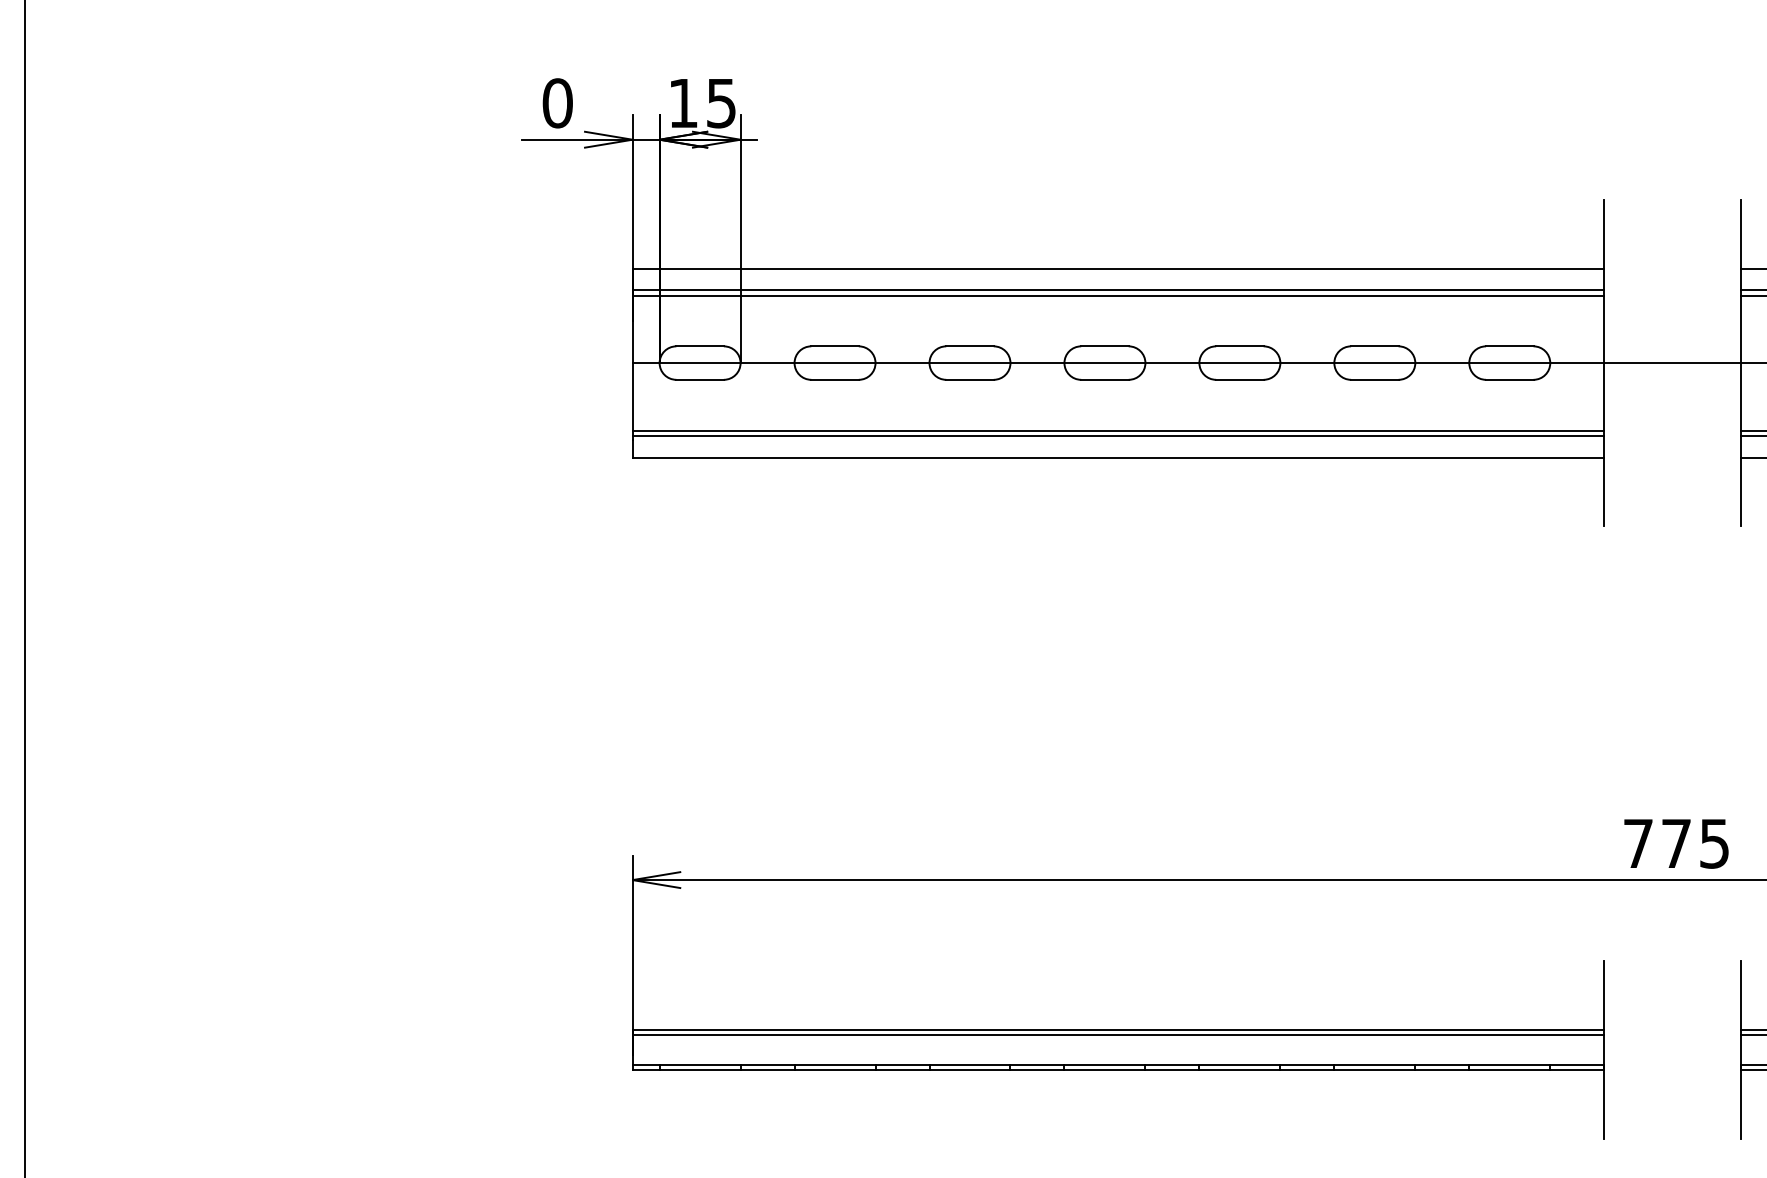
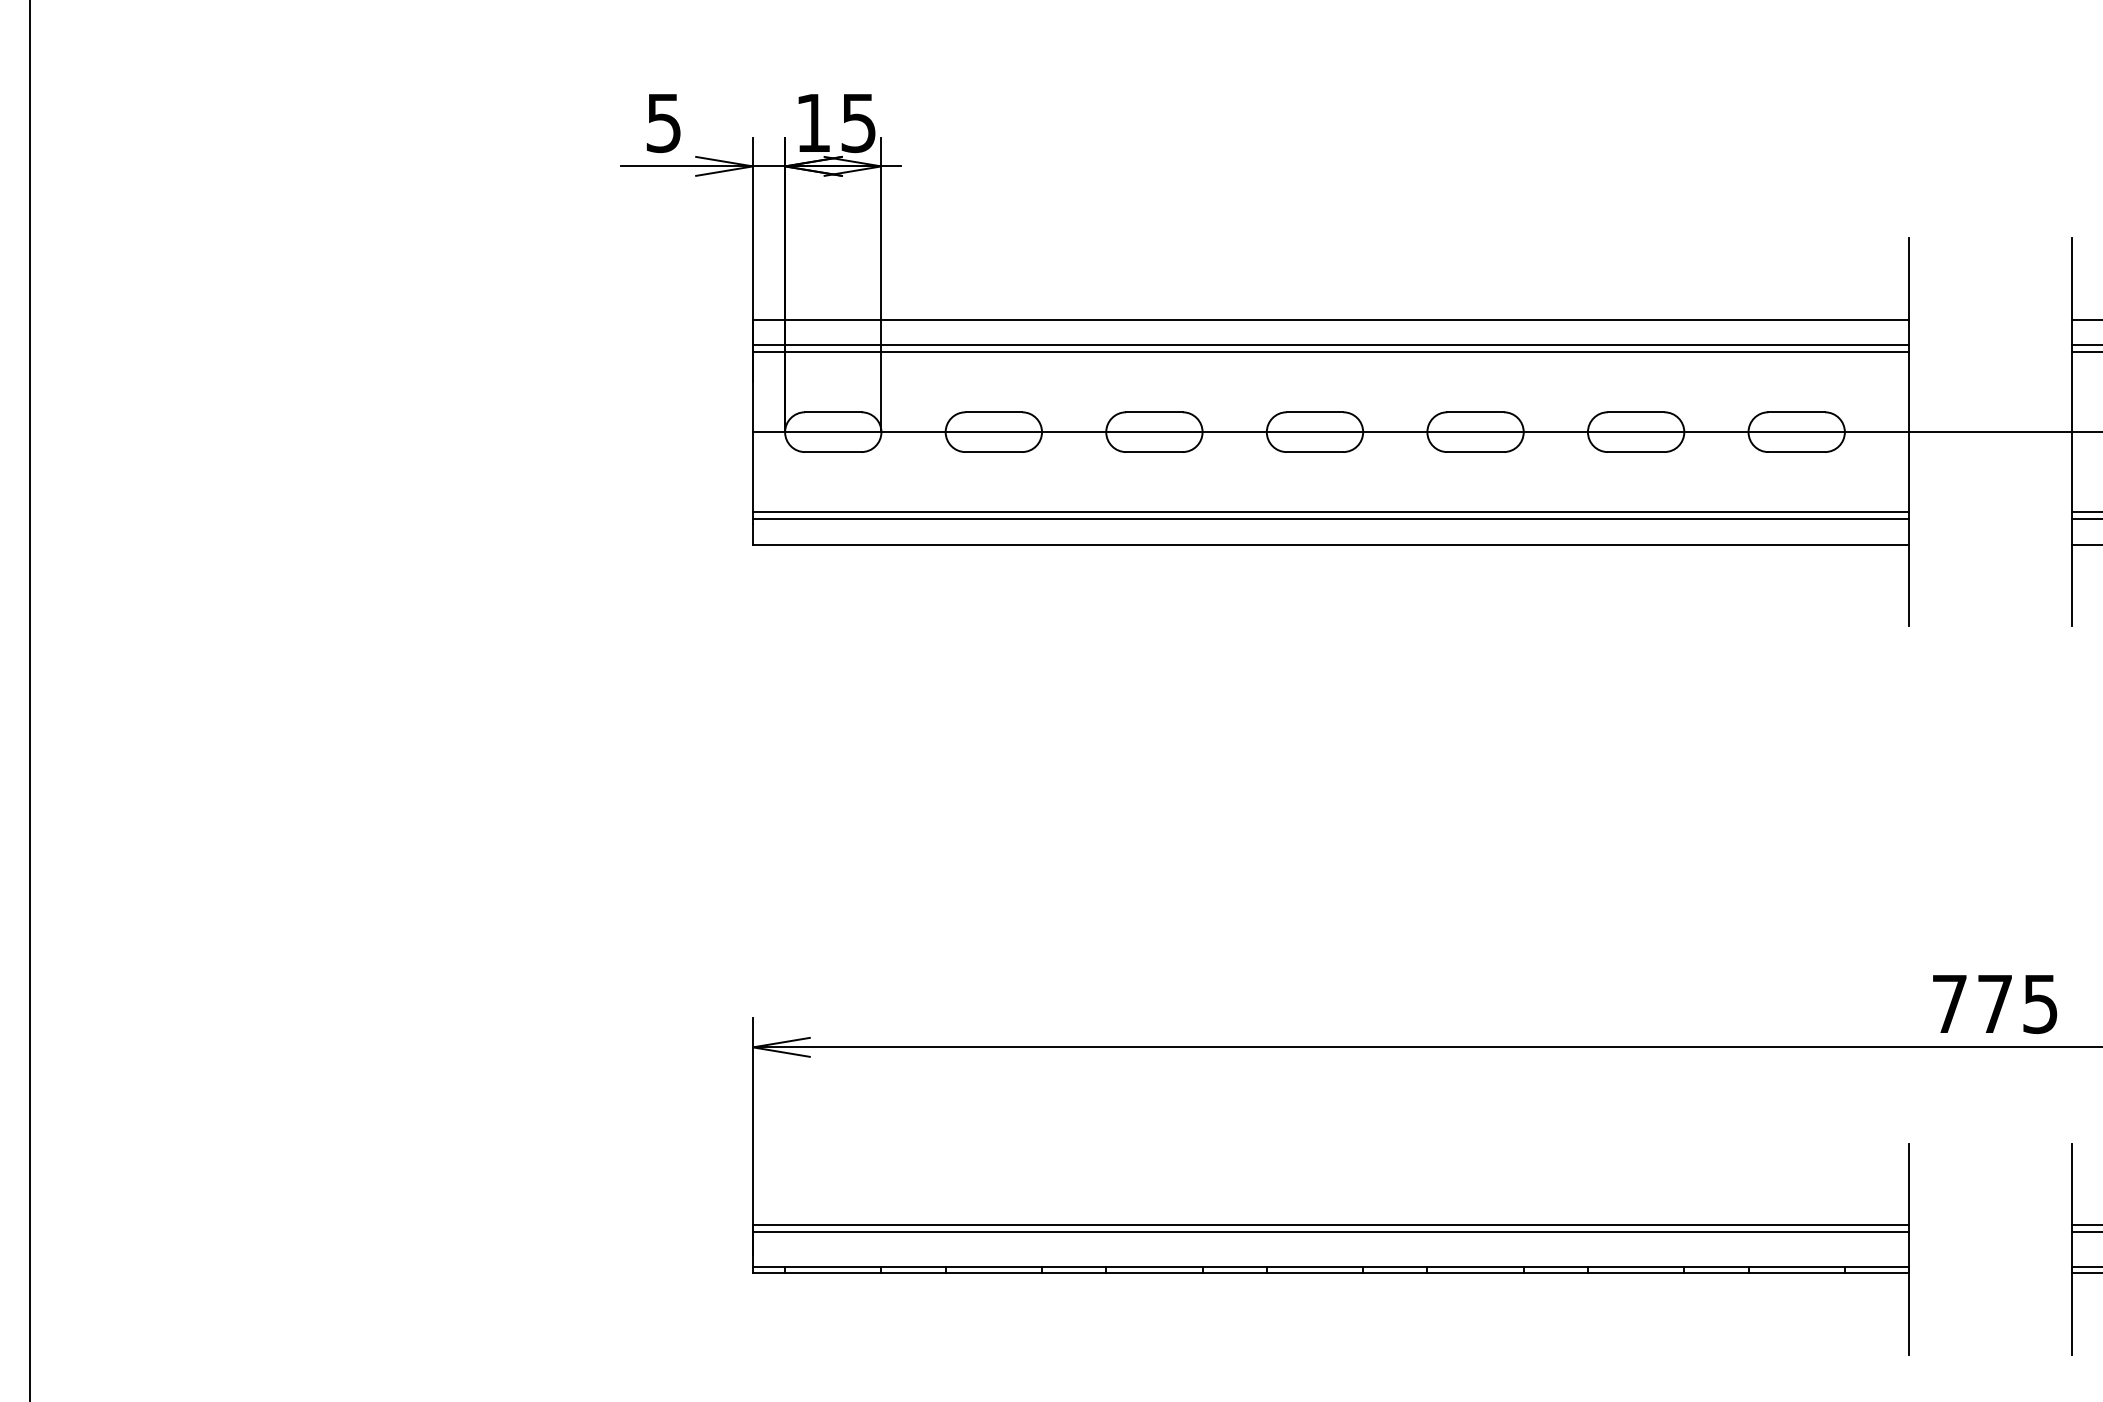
text: (557, 103) -> (663, 123), 0 -> 5

